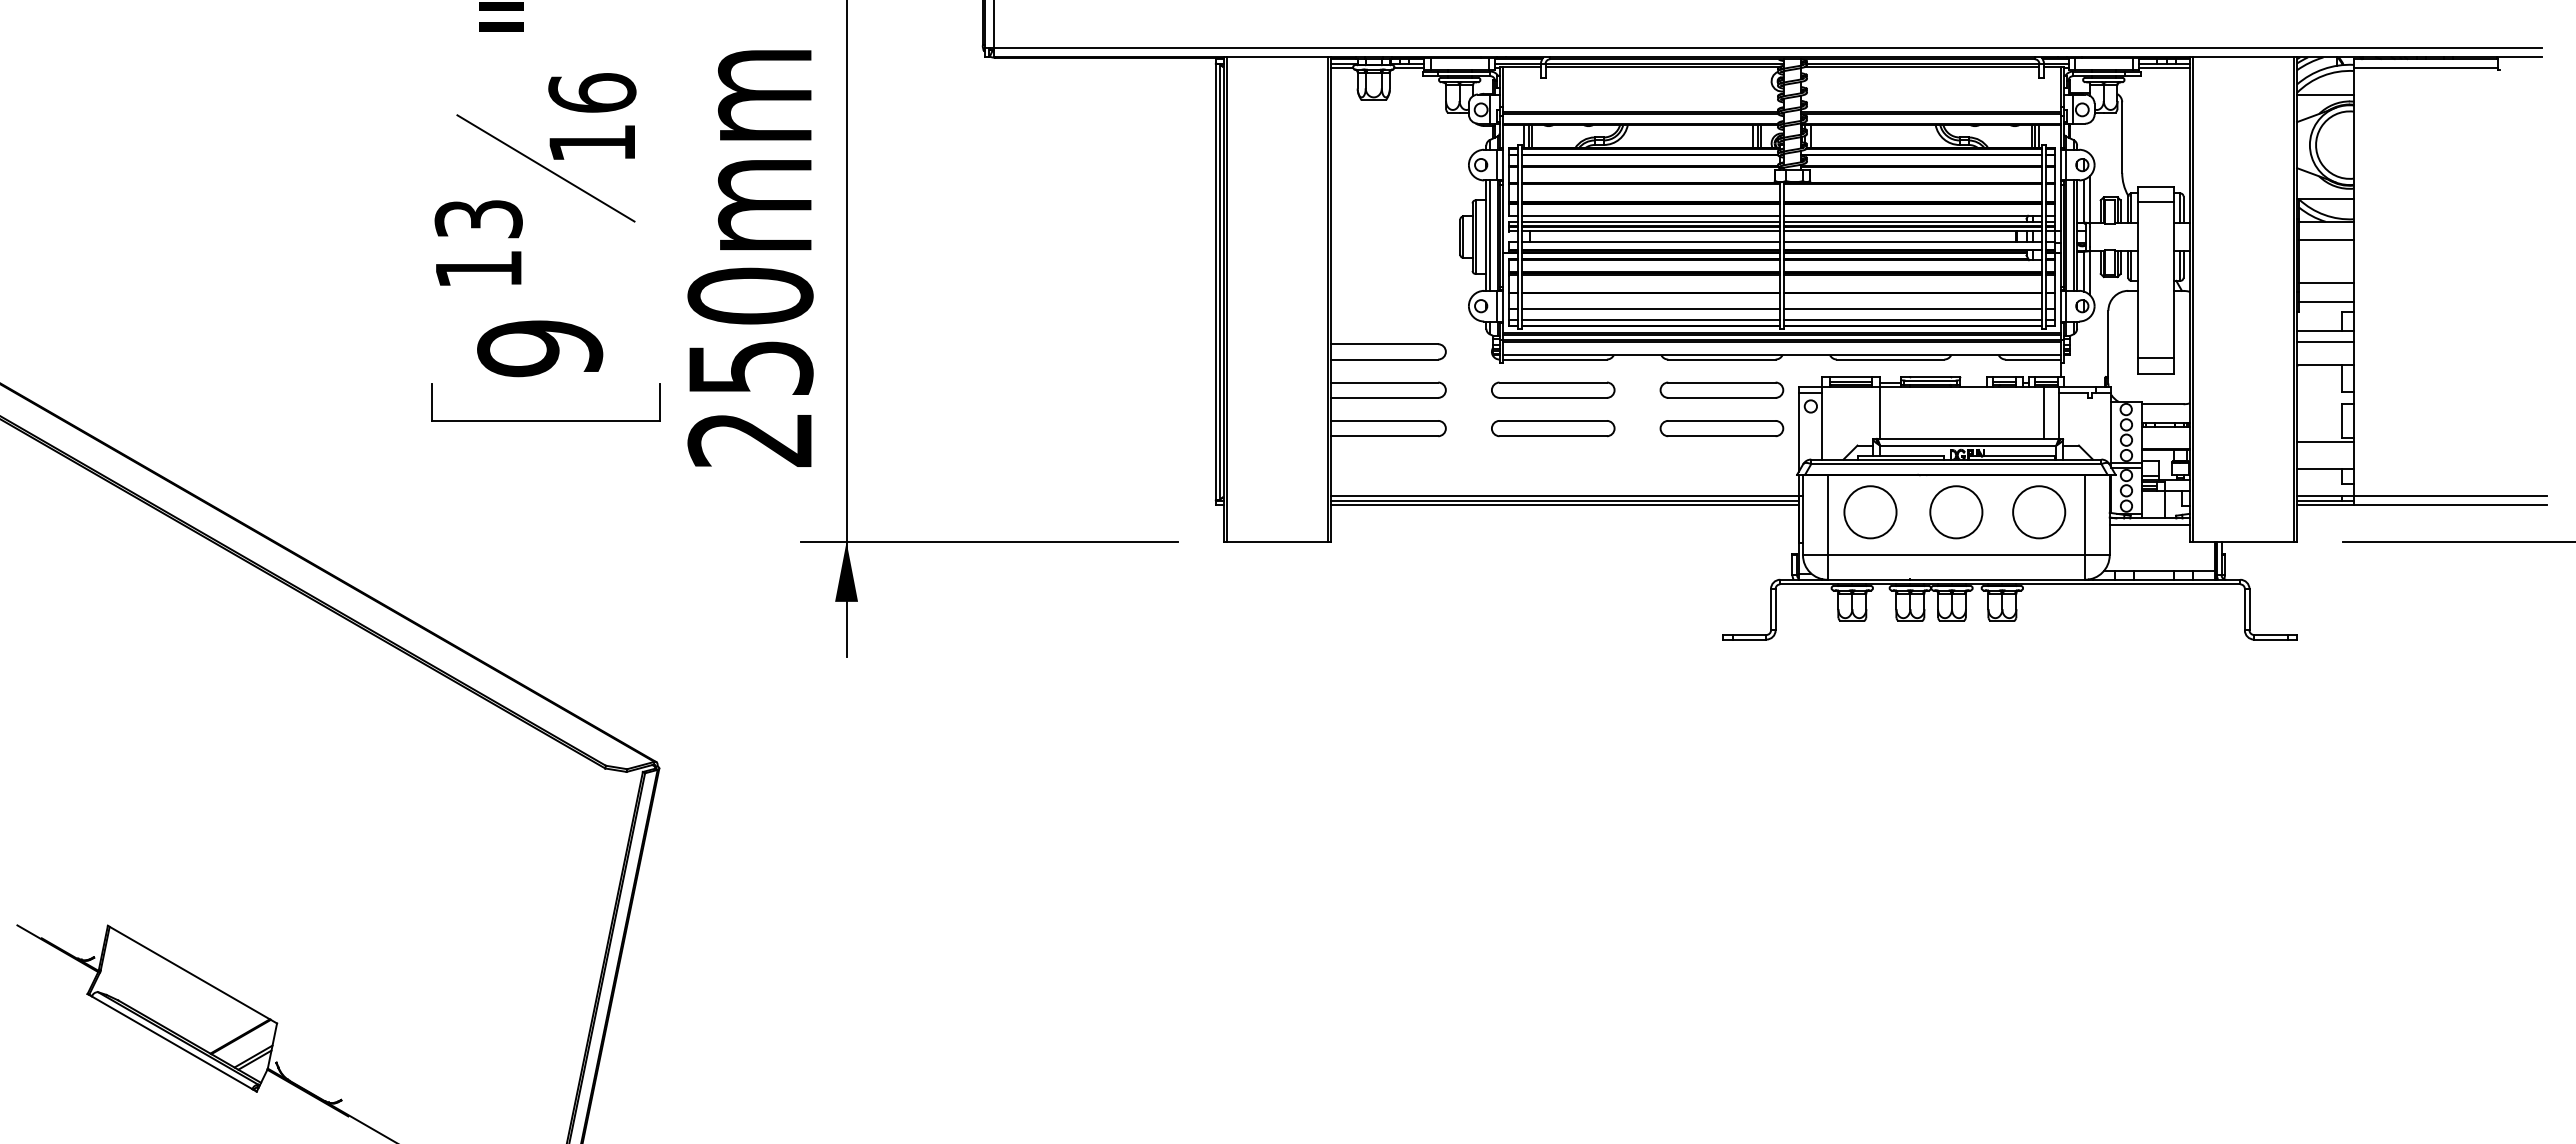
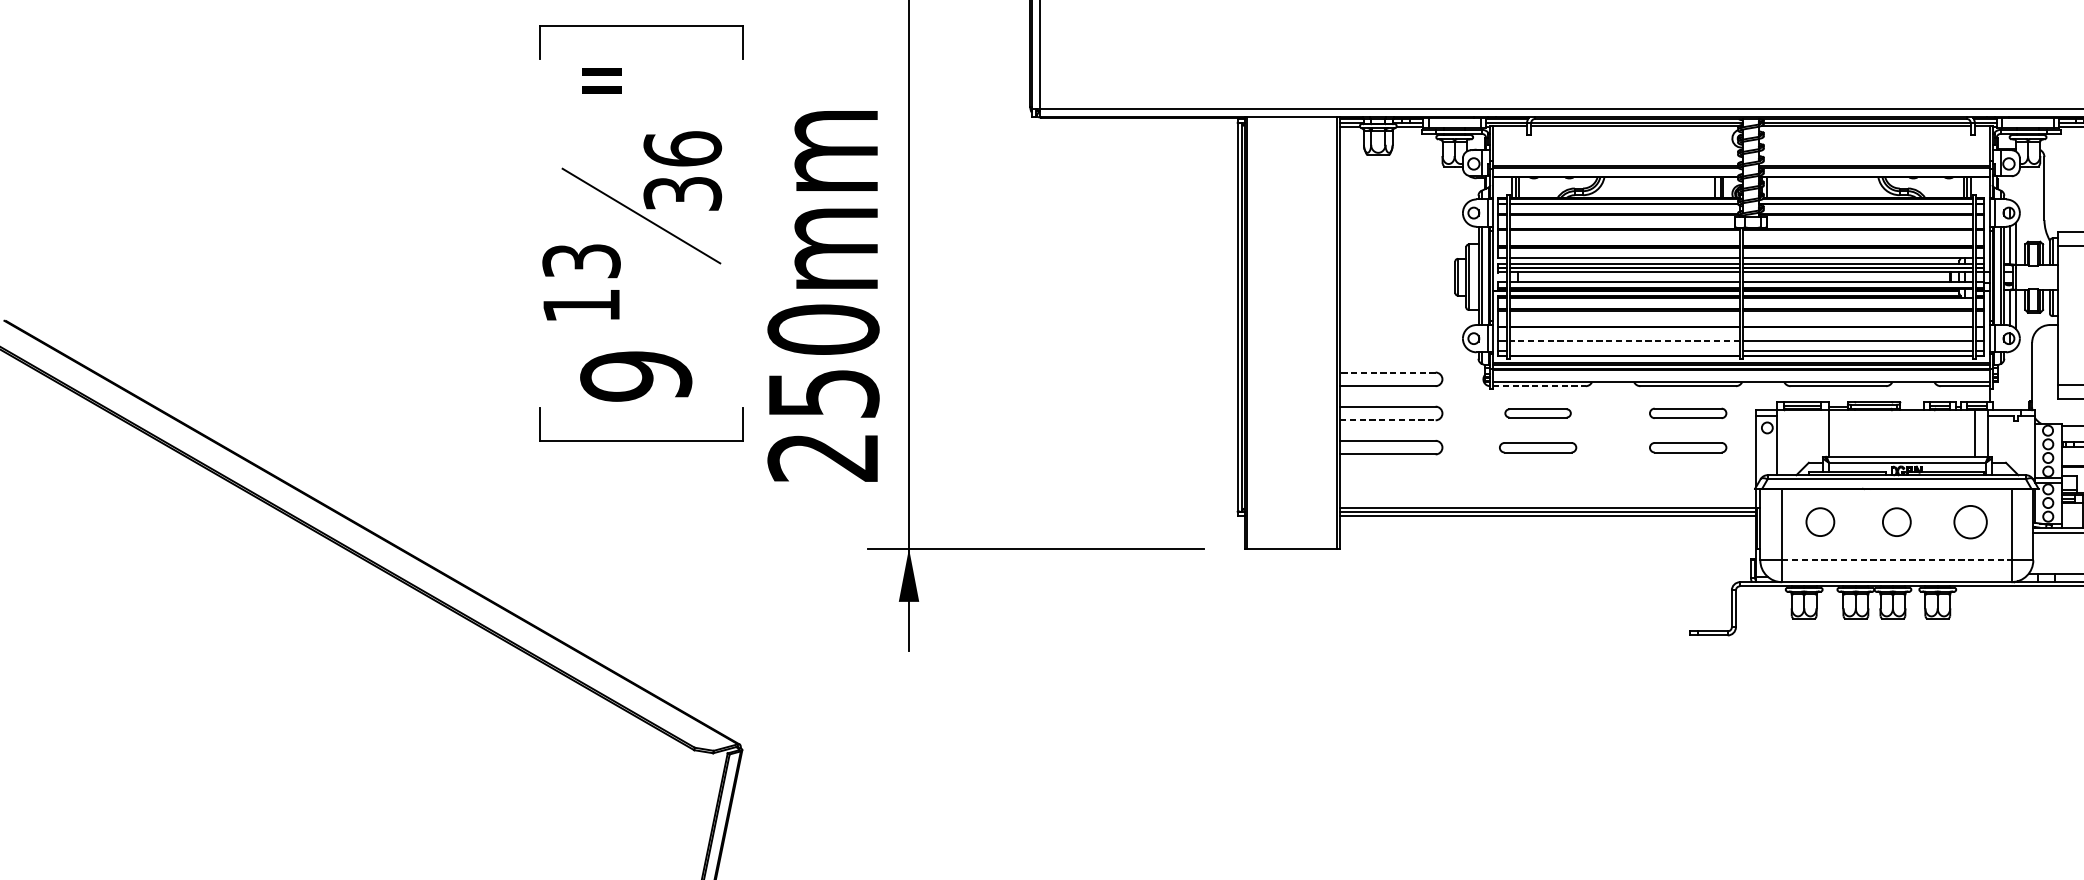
text: (592, 143) -> (682, 193), 16 -> 36
line: (1650, 308) -> (1624, 340), solid -> dashed
line: (1650, 320) -> (1624, 351), removed
line: (1384, 344) -> (1387, 372), solid -> dashed
line: (1555, 359) -> (1540, 386), solid -> dashed
part: (1553, 389) -> (1538, 412), size x0.6
part: (1721, 389) -> (1687, 412), size x0.7
line: (1384, 397) -> (1387, 419), solid -> dashed
part: (1553, 428) -> (1538, 447), size x0.7
part: (1721, 428) -> (1687, 447), size x0.7
circle: (1870, 512) -> (1820, 522), size x0.6
circle: (1956, 512) -> (1896, 522), size x0.6
circle: (2039, 512) -> (1970, 522), size x0.7
line: (1956, 555) -> (1896, 560), solid -> dashed

